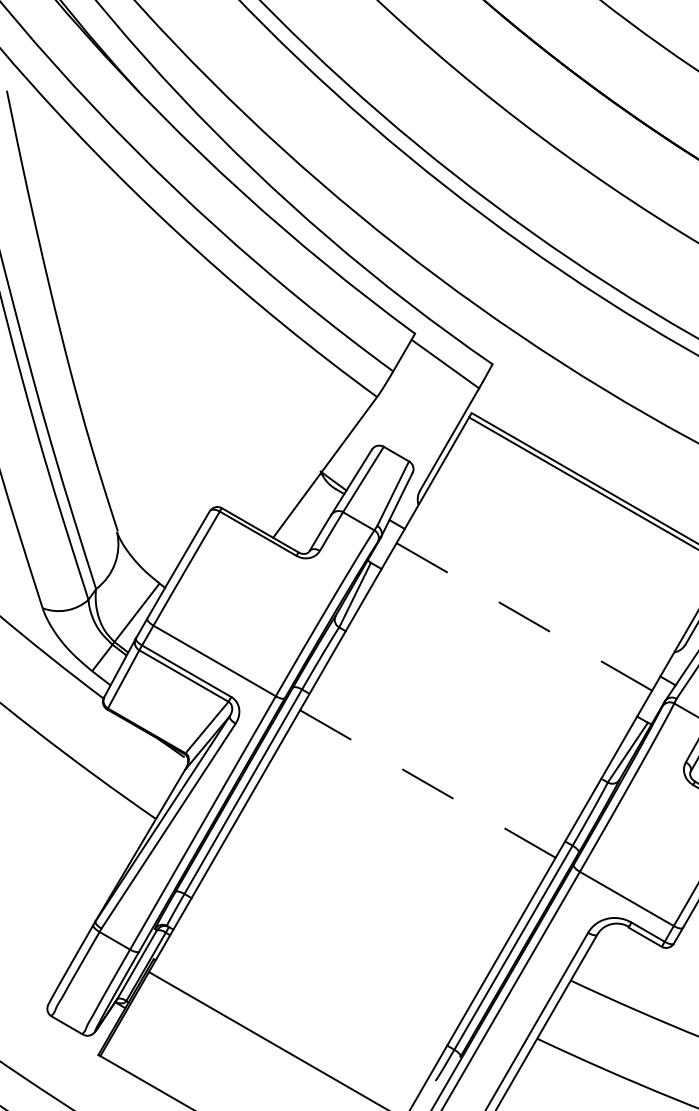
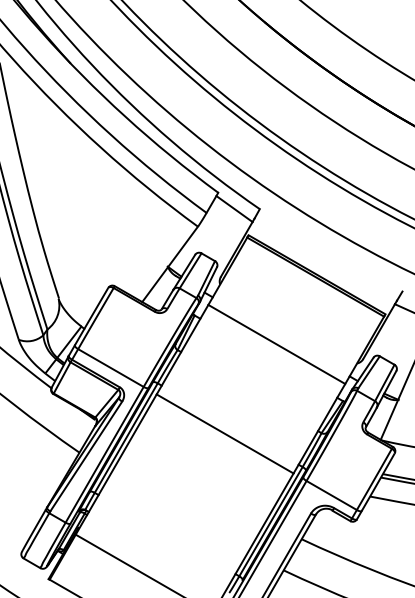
line: (525, 616) -> (277, 344), dashed -> solid
line: (428, 785) -> (225, 434), dashed -> solid

